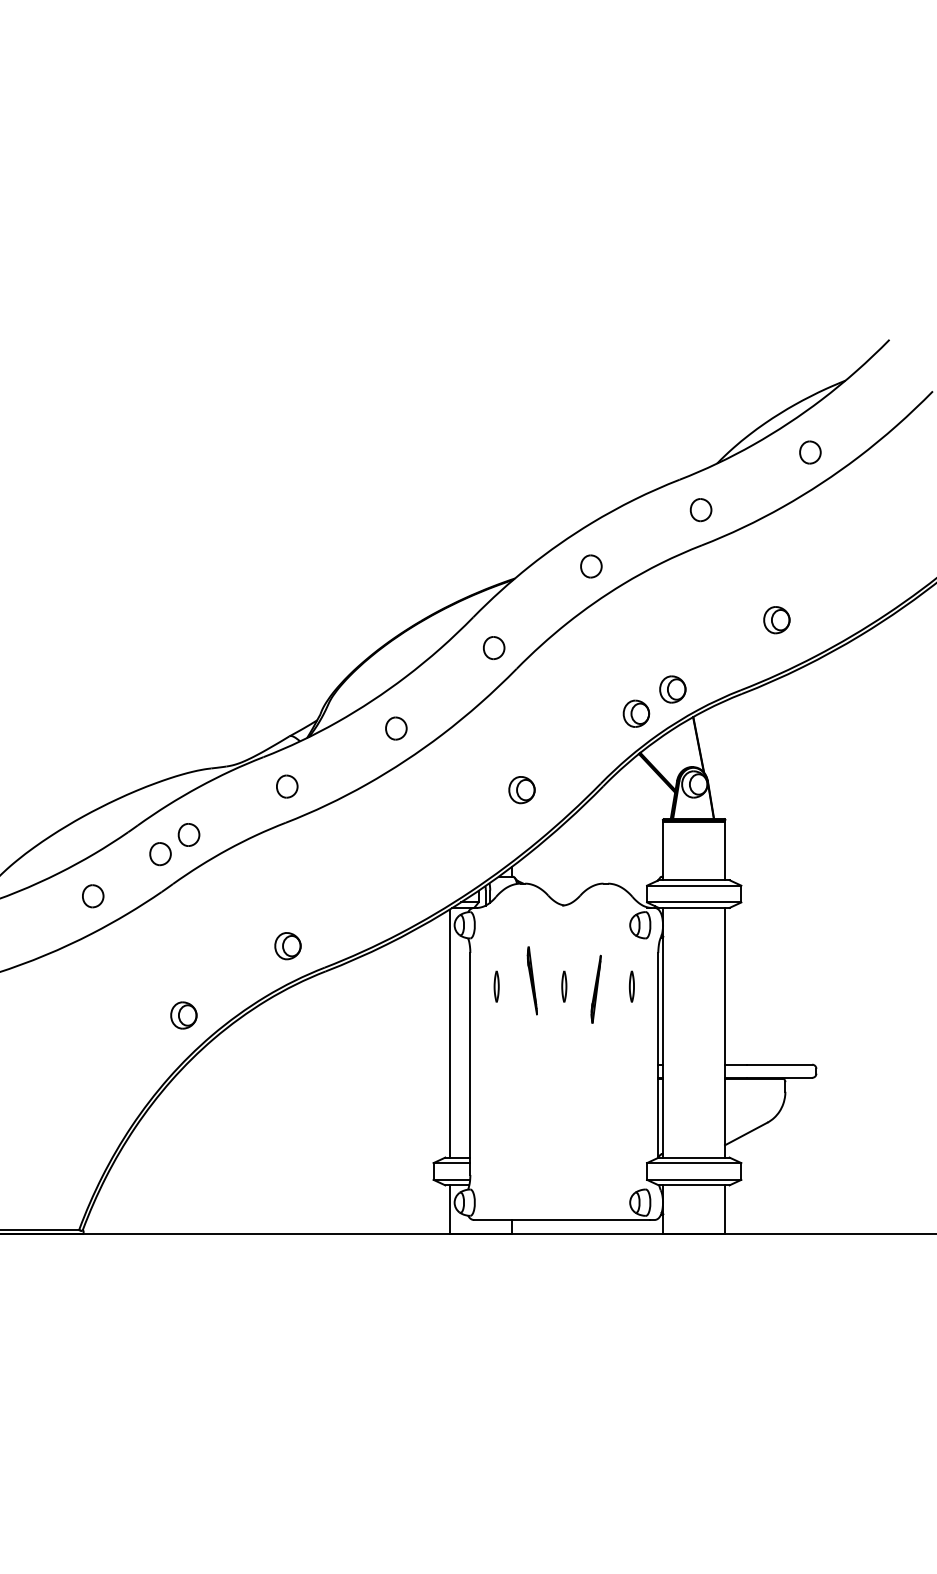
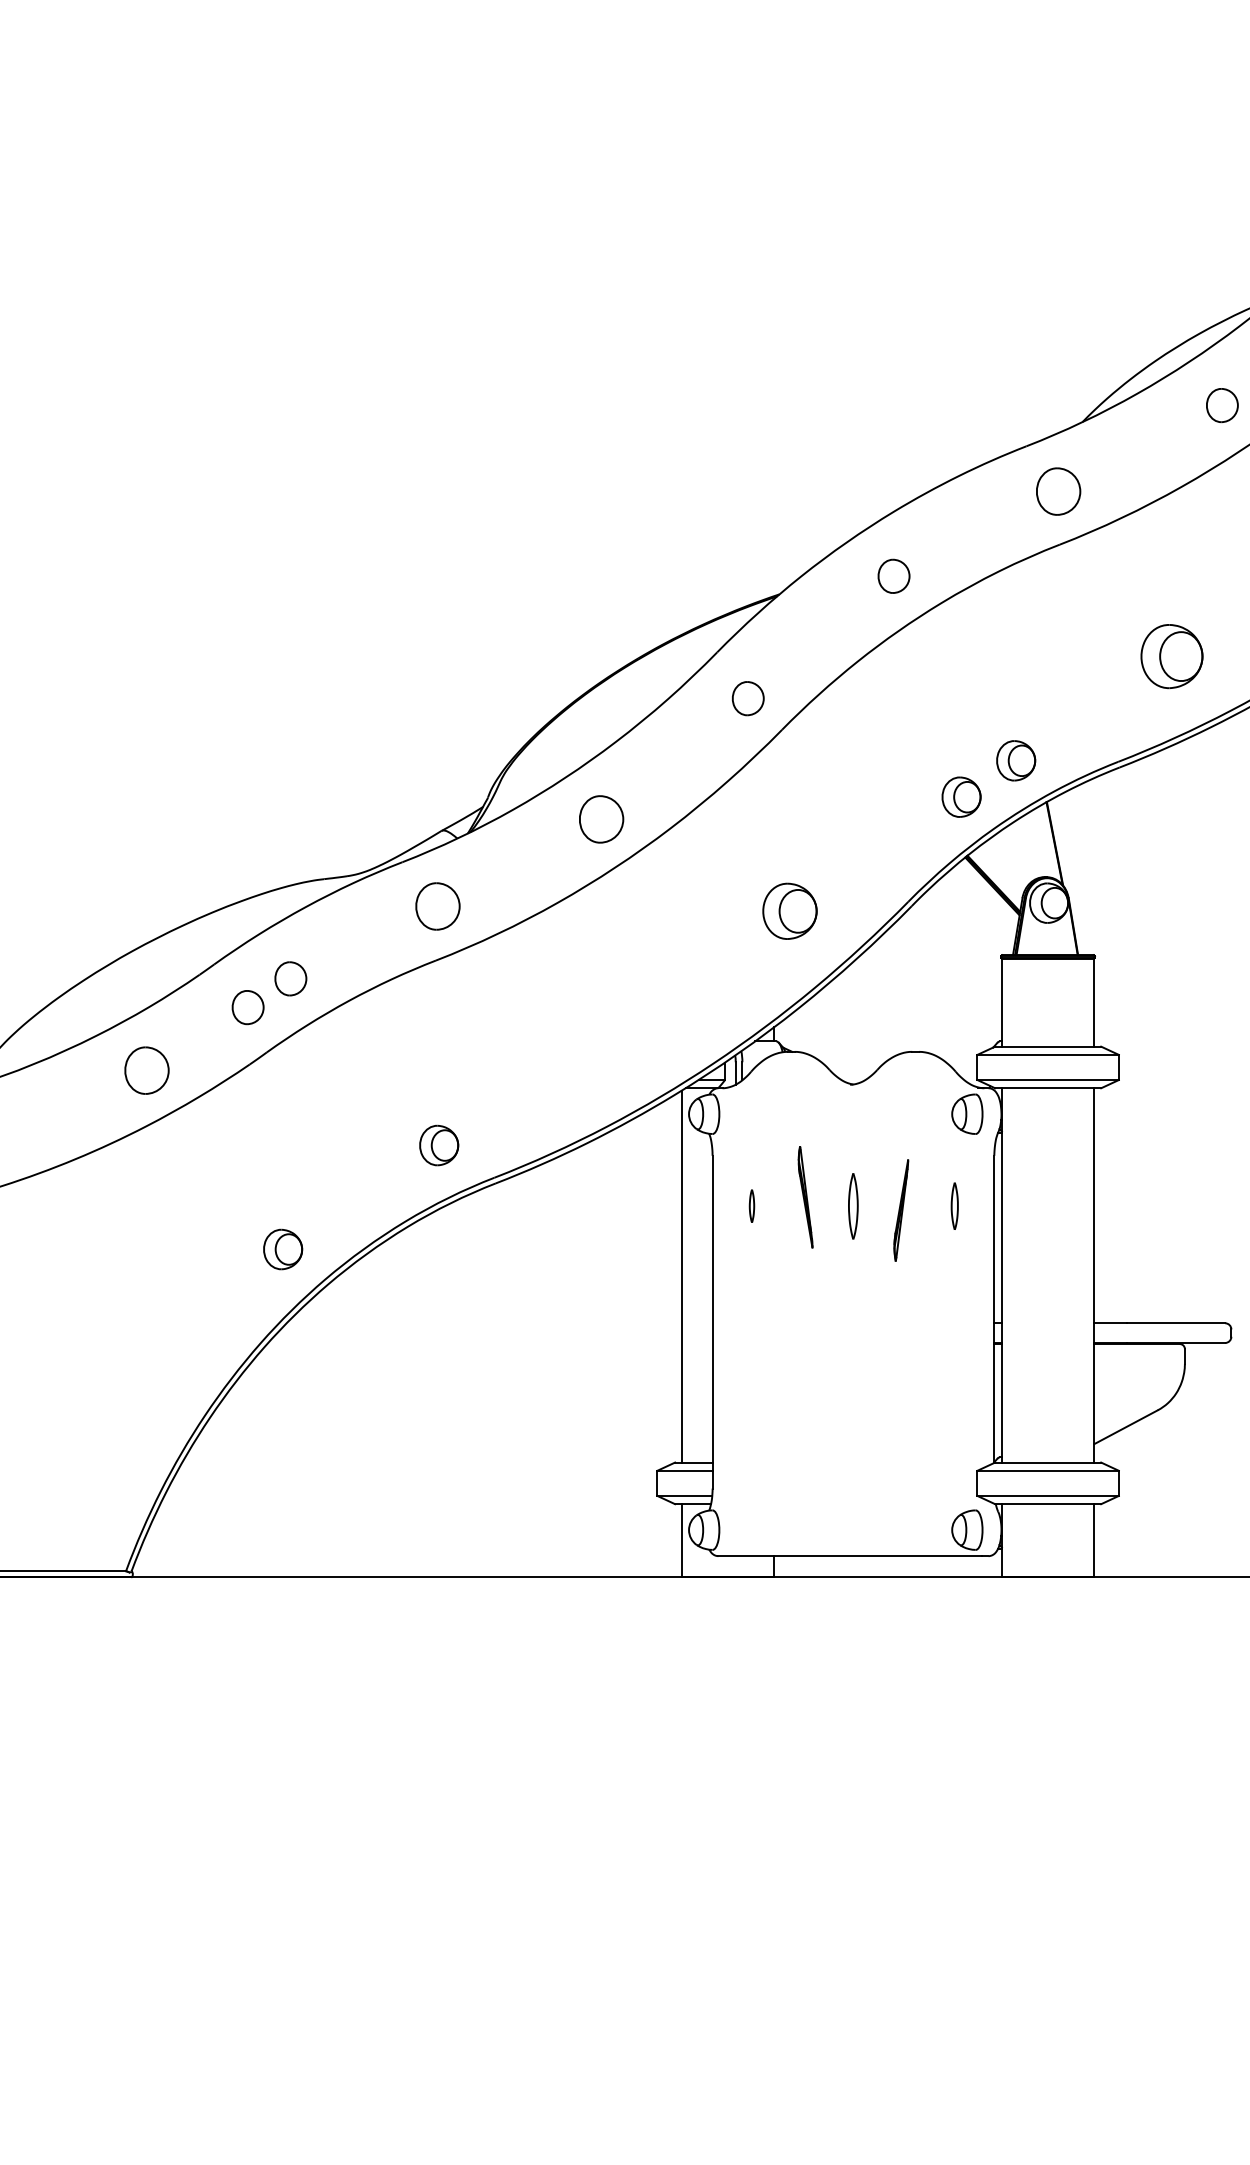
part: (700, 510) -> (1057, 492), size x1.4
part: (776, 620) -> (1171, 657), size x1.6
part: (396, 728) -> (601, 819), size x1.4
part: (287, 786) -> (438, 906), size x1.4
part: (521, 790) -> (789, 912), size x1.4
part: (93, 896) -> (147, 1071), size x1.4
part: (496, 986) -> (751, 1206), size x0.7
part: (564, 986) -> (853, 1206), size x1.4

